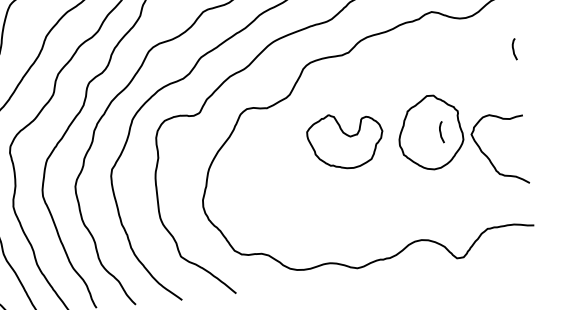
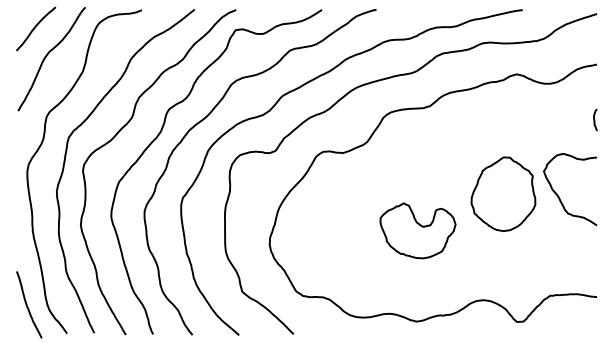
curve: (441, 131) -> (514, 194), removed
part: (345, 140) -> (417, 230), moved
curve: (489, 158) -> (559, 196), moved

